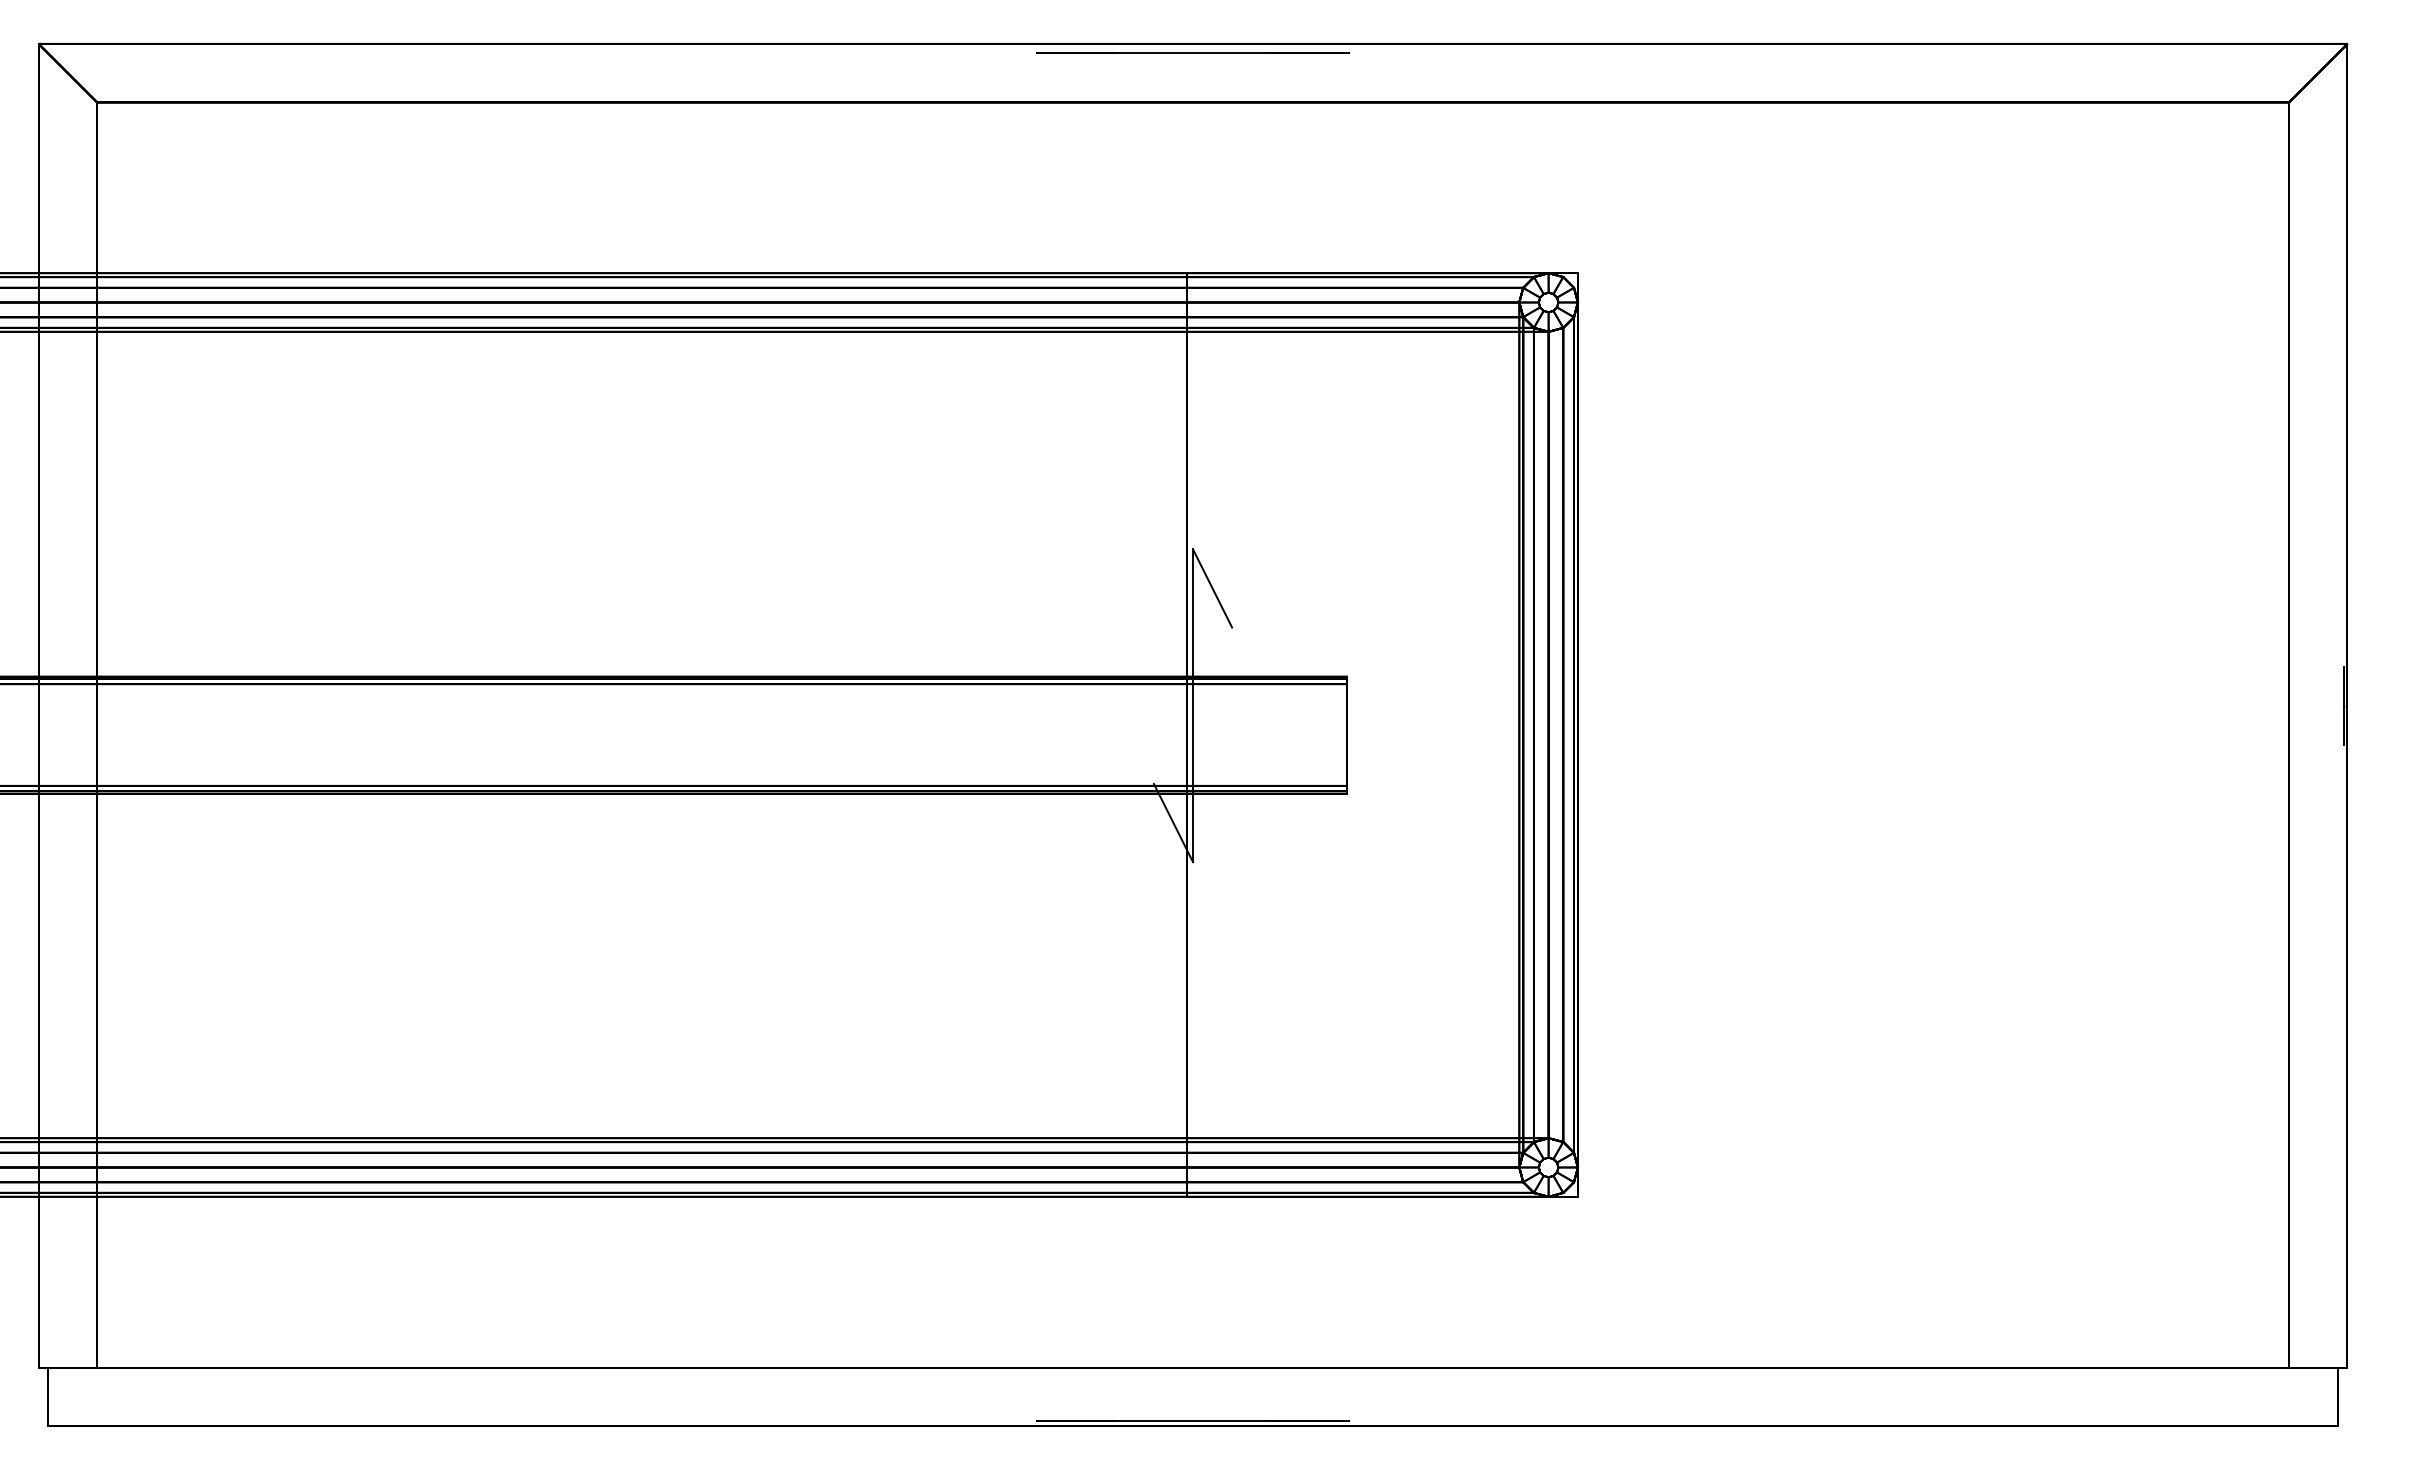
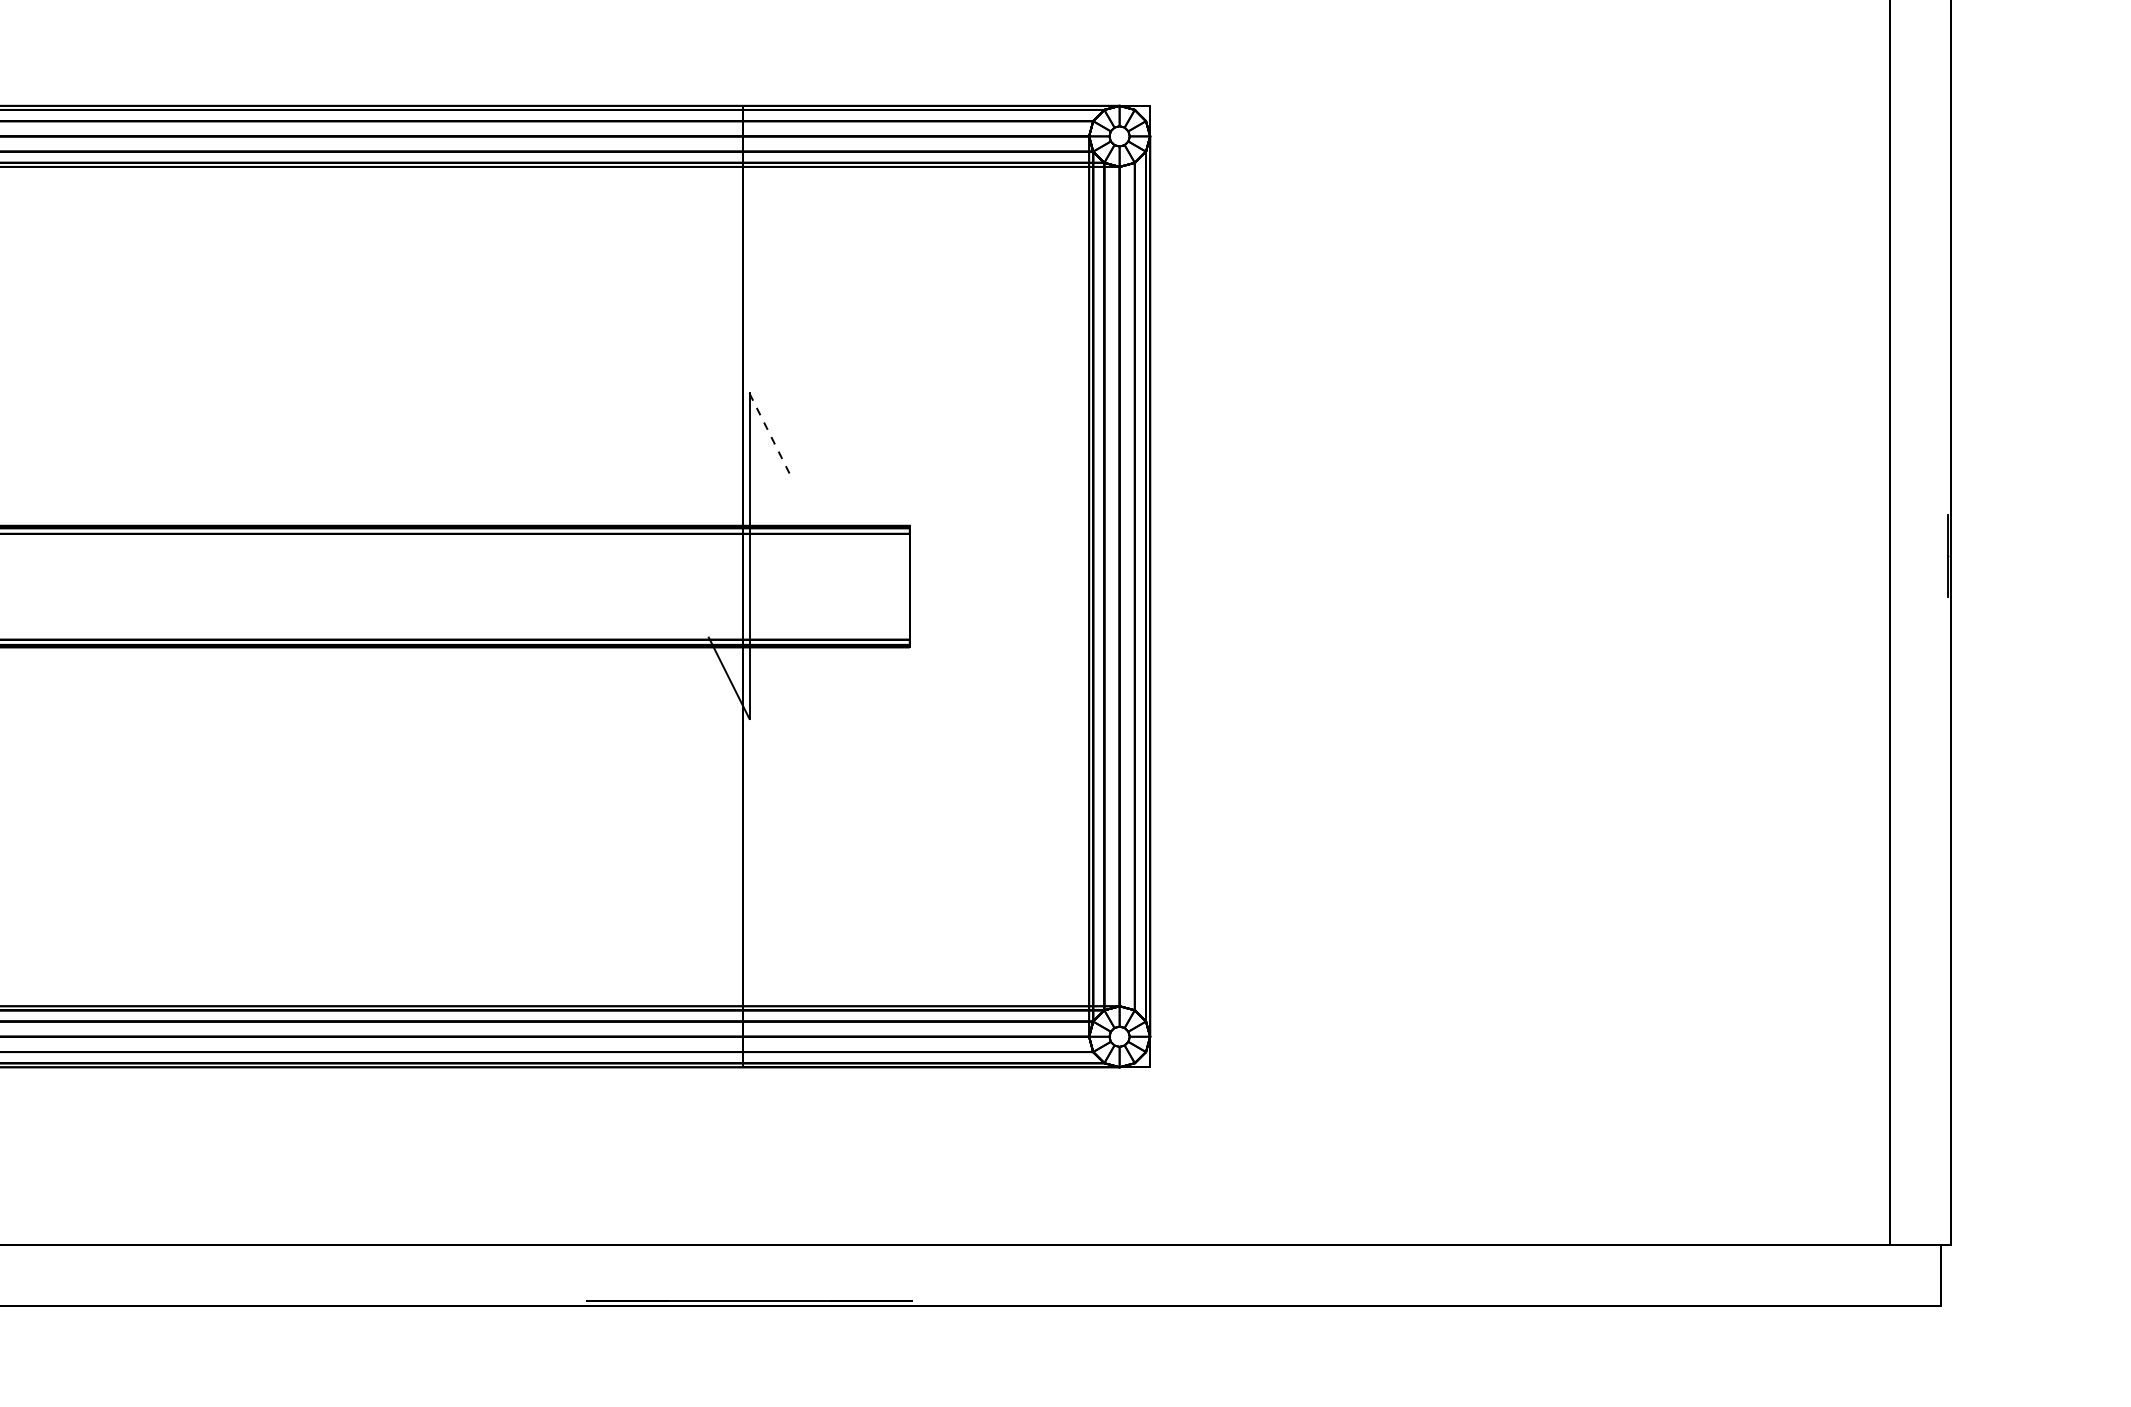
line: (1212, 588) -> (769, 434), solid -> dashed

